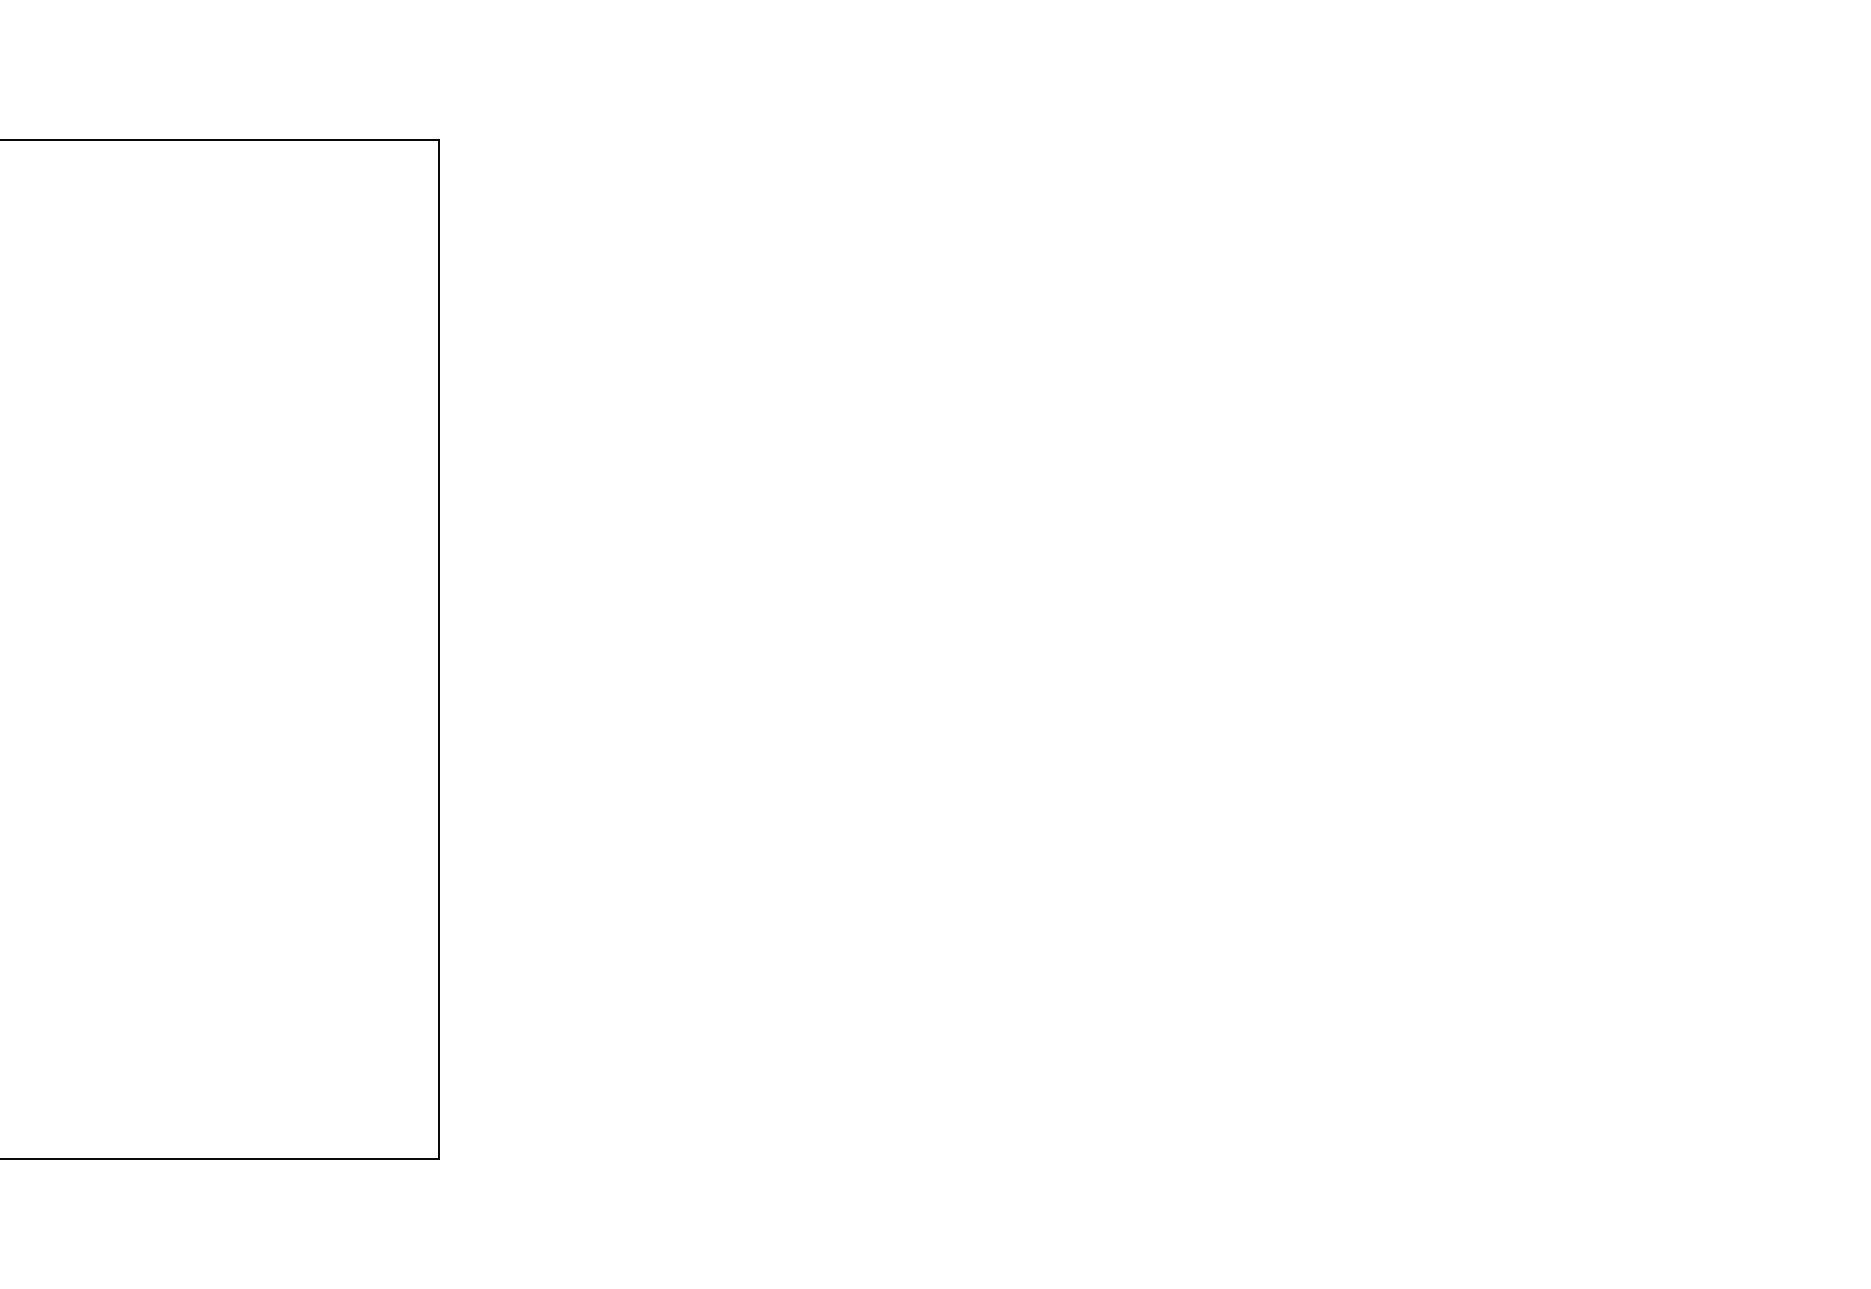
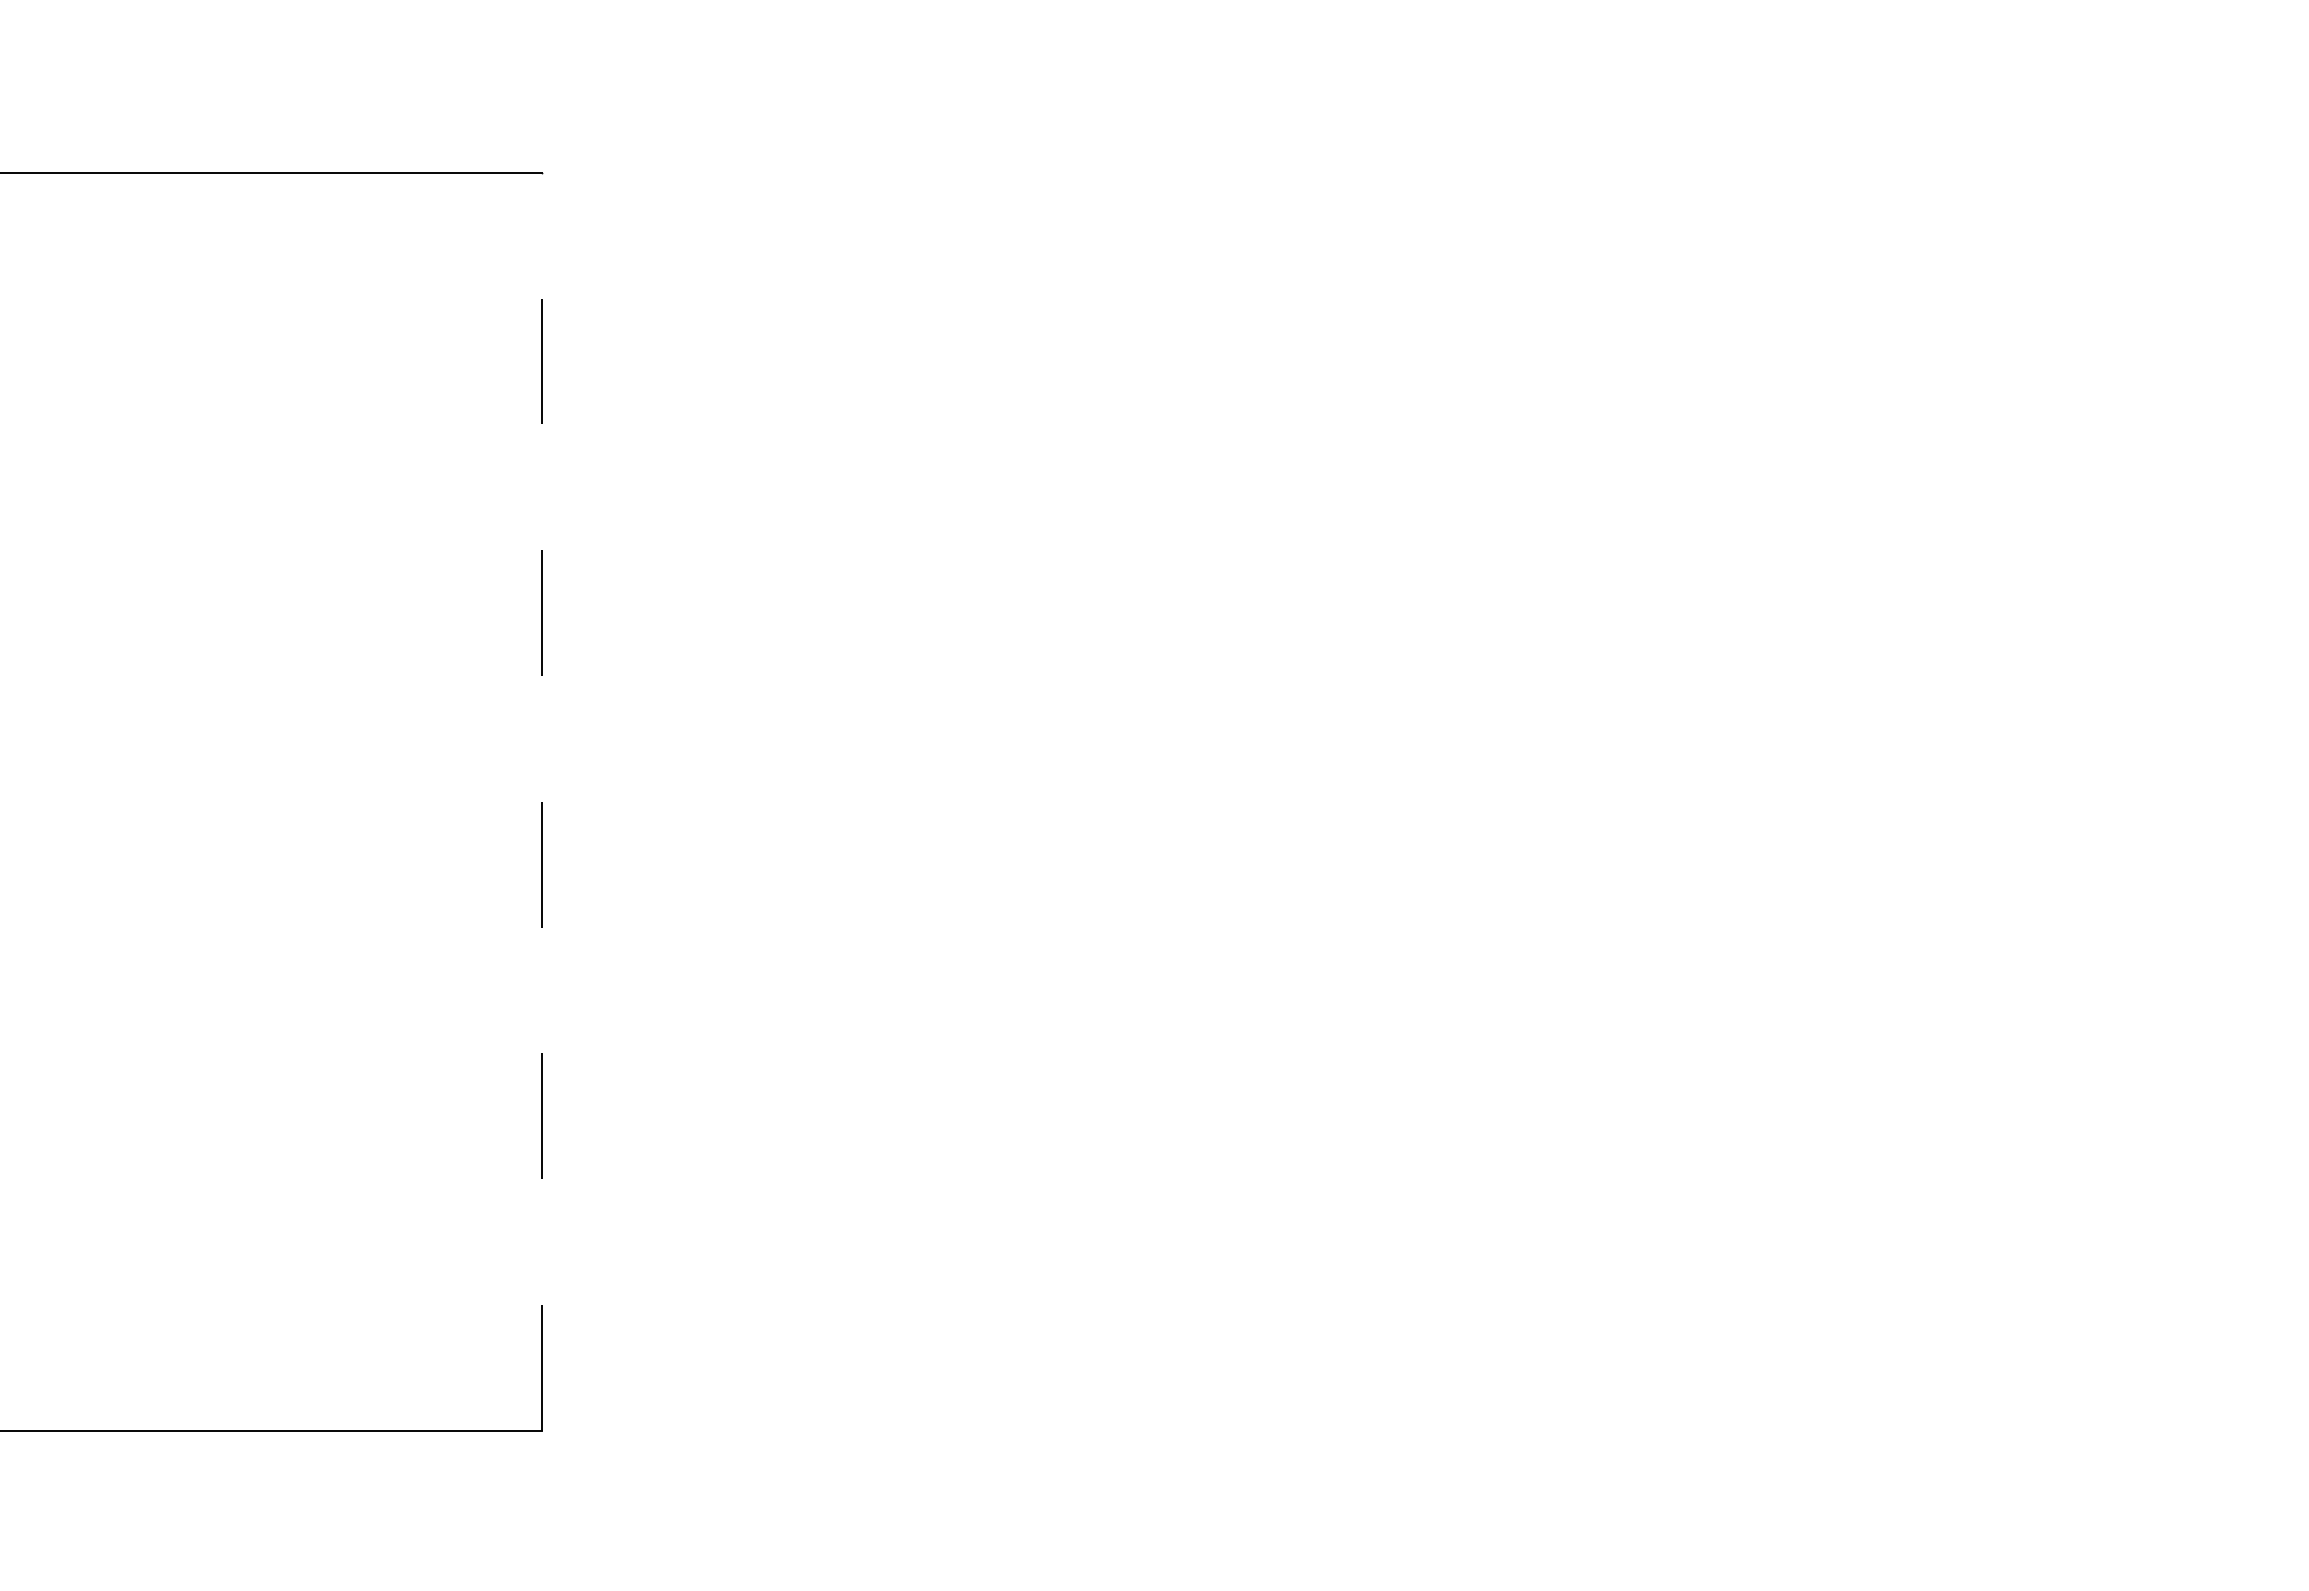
line: (439, 649) -> (542, 801), solid -> dashed

